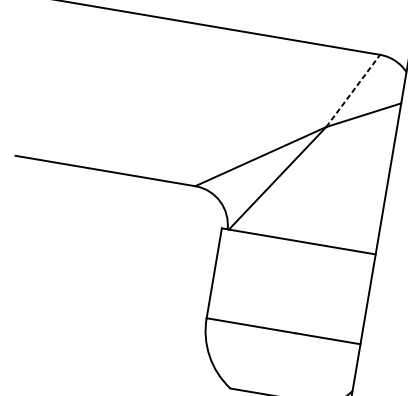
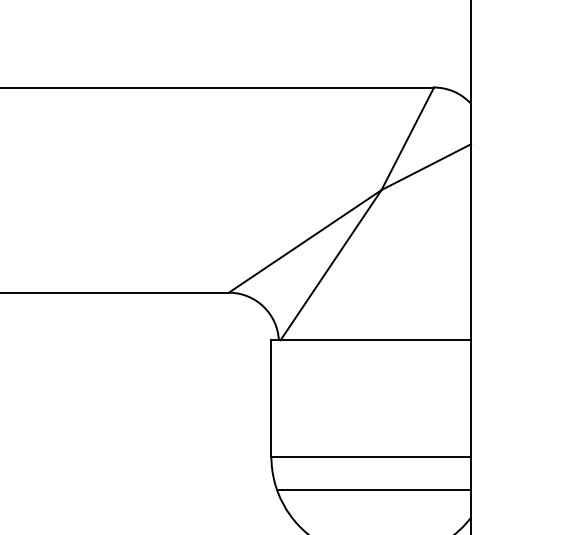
line: (353, 90) -> (407, 138), dashed -> solid
line: (281, 357) -> (374, 490), added

